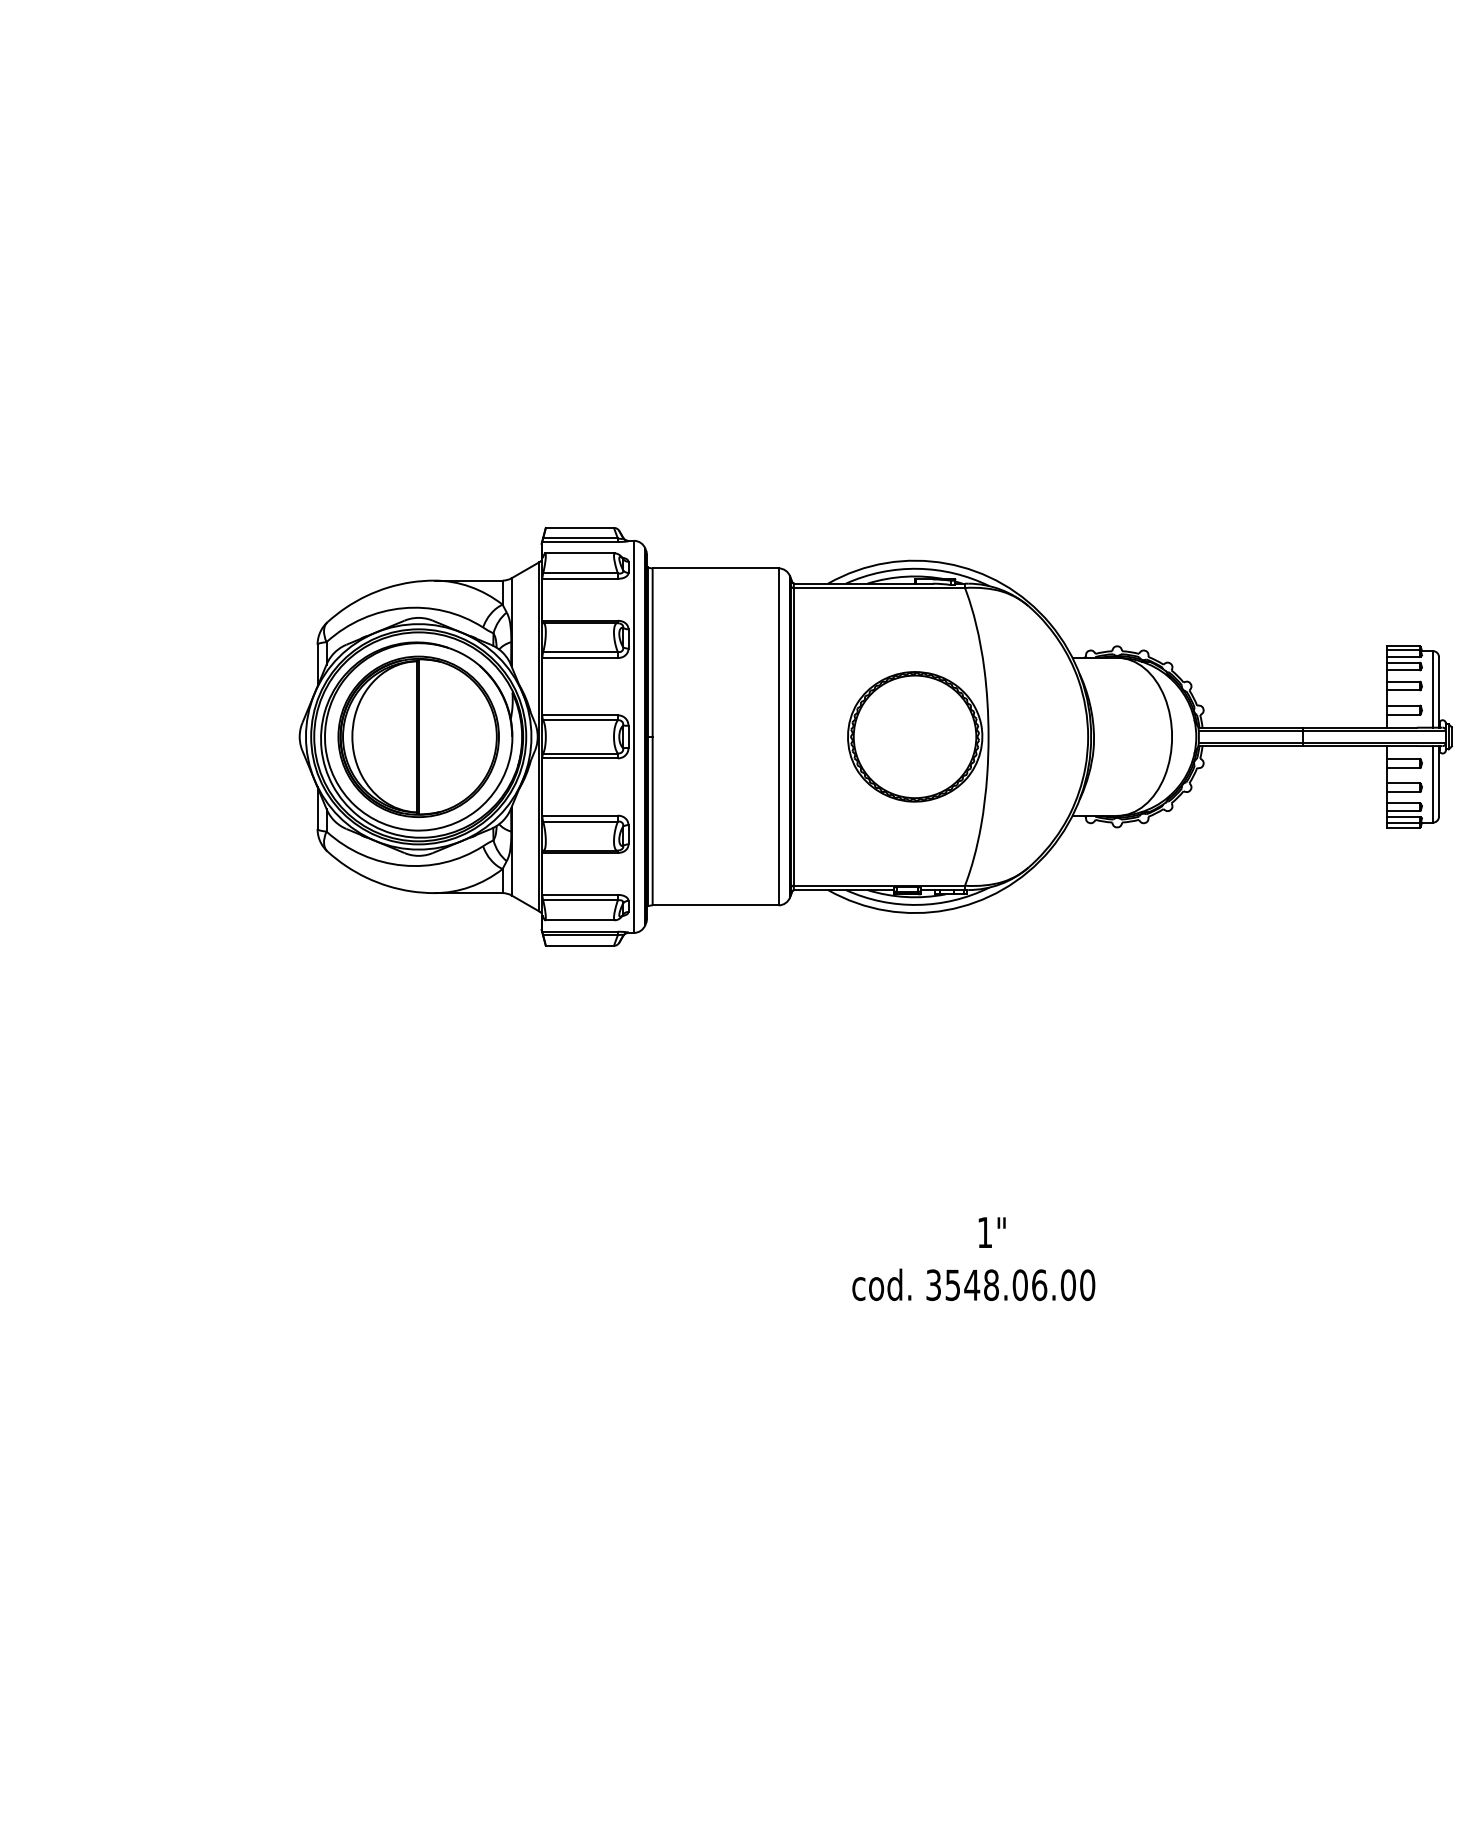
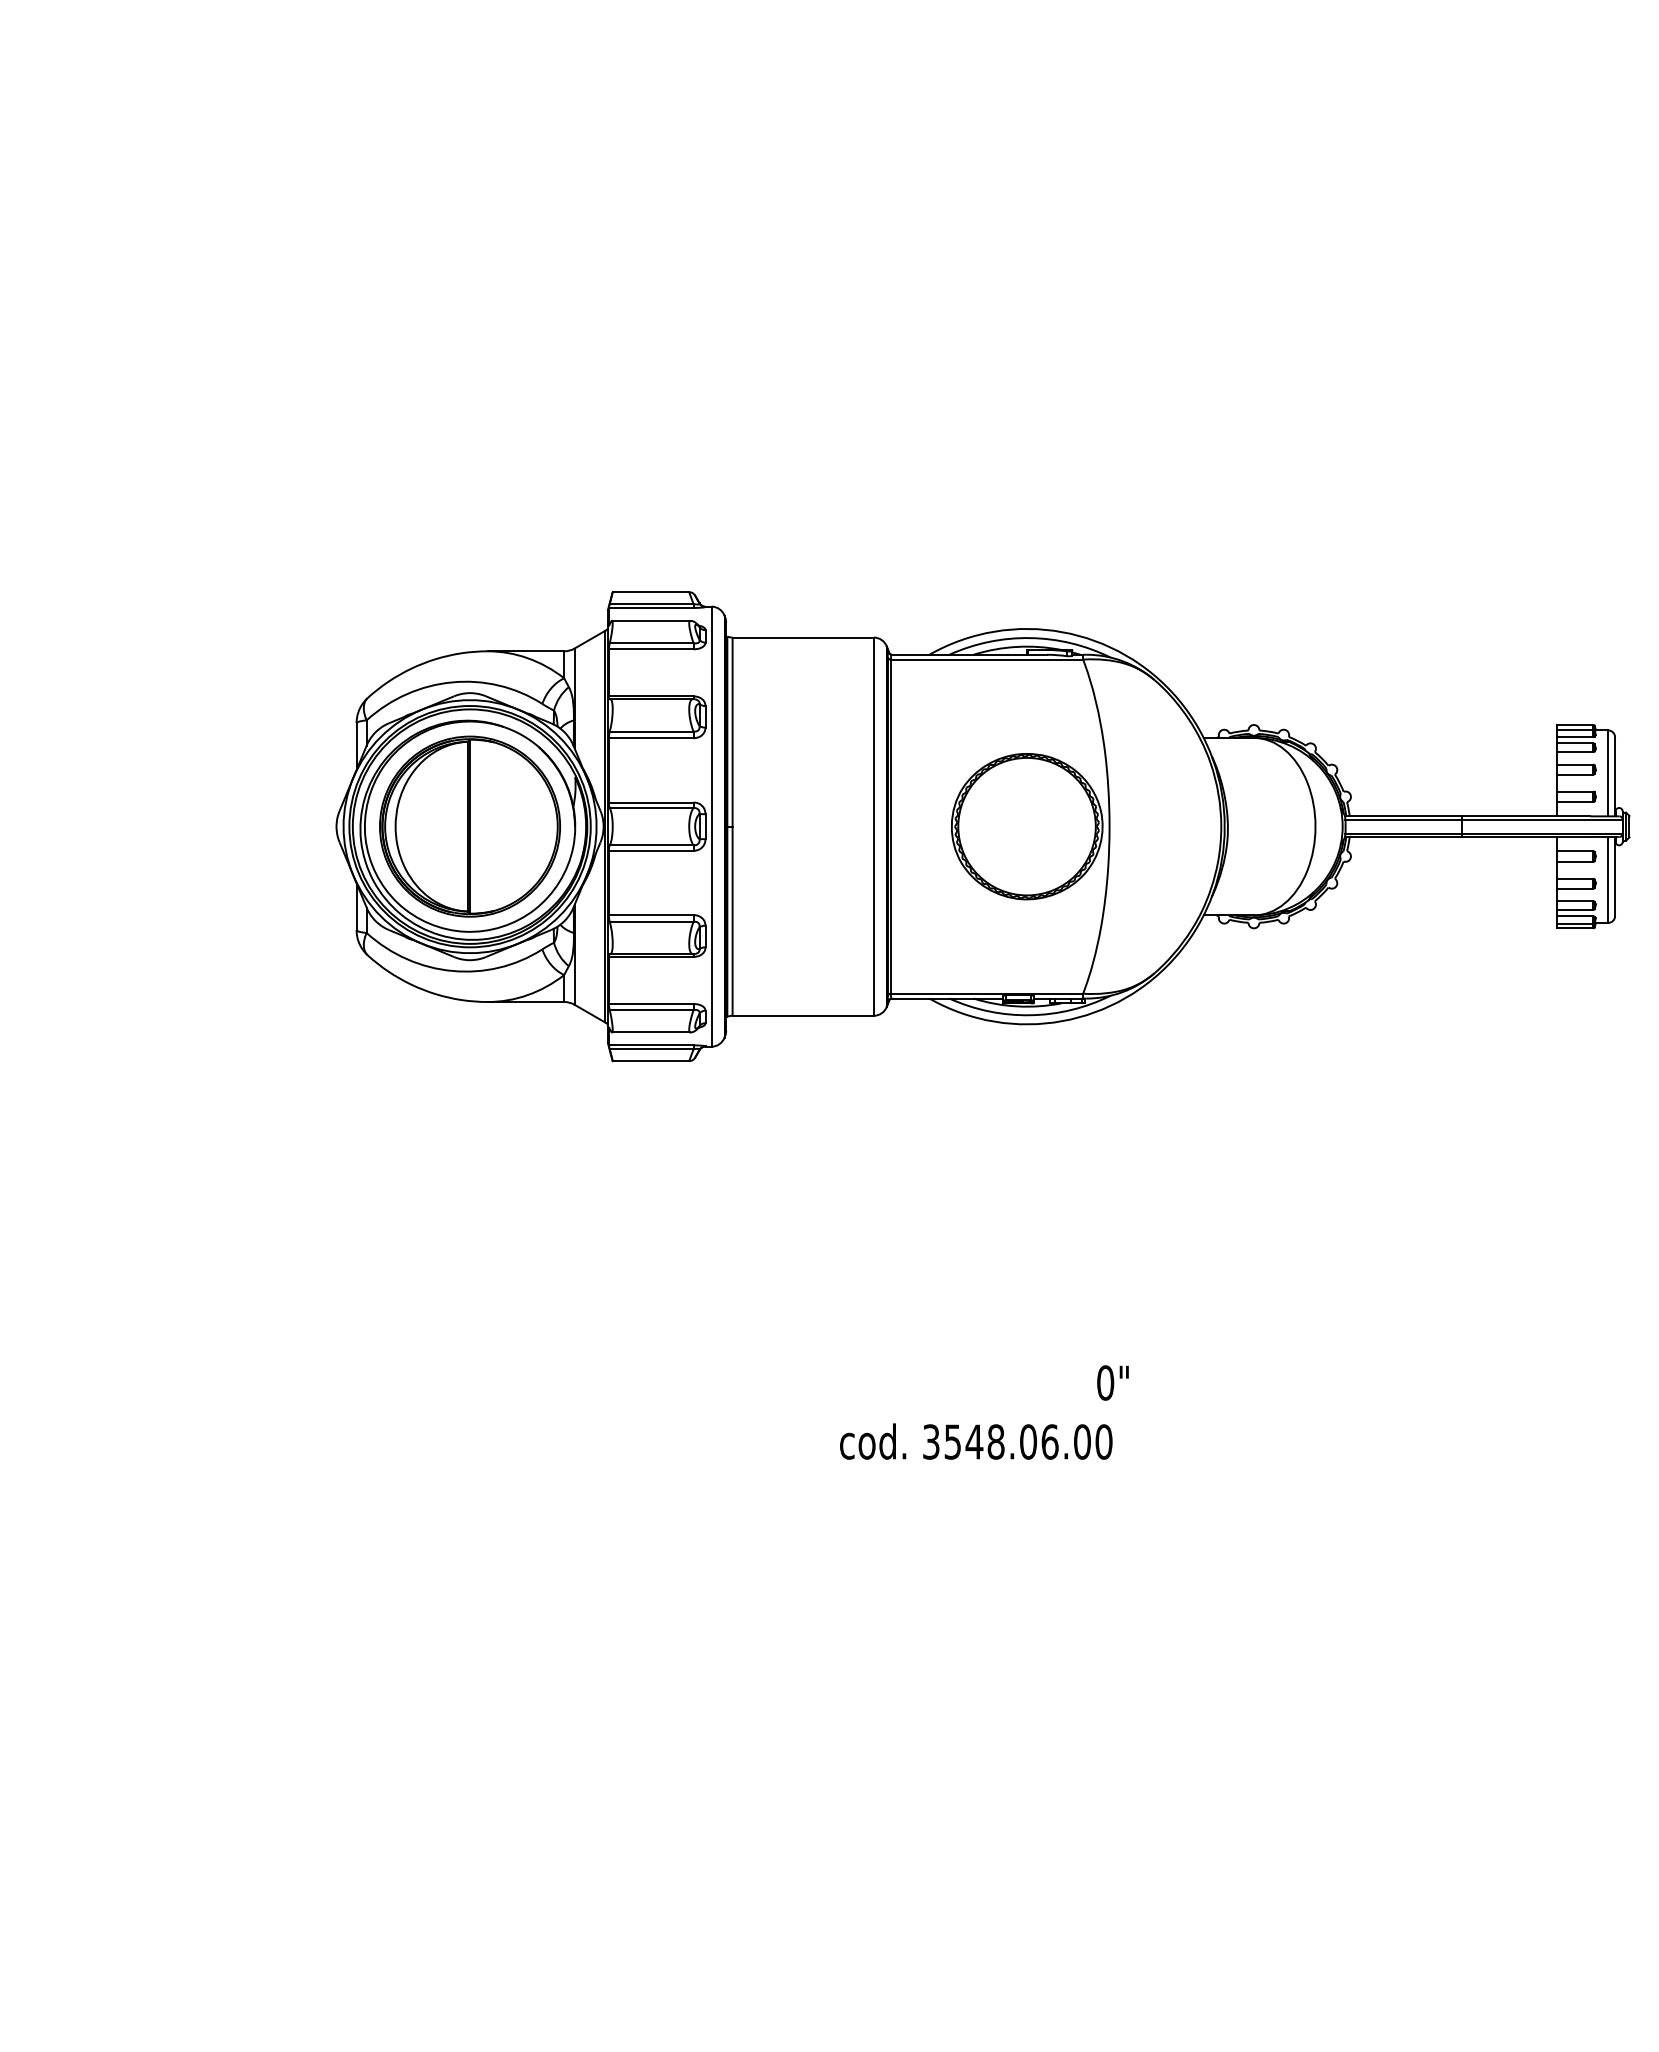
text: (984, 1232) -> (1105, 1382), 1" -> 0"
text: (973, 1284) -> (975, 1441), moved

